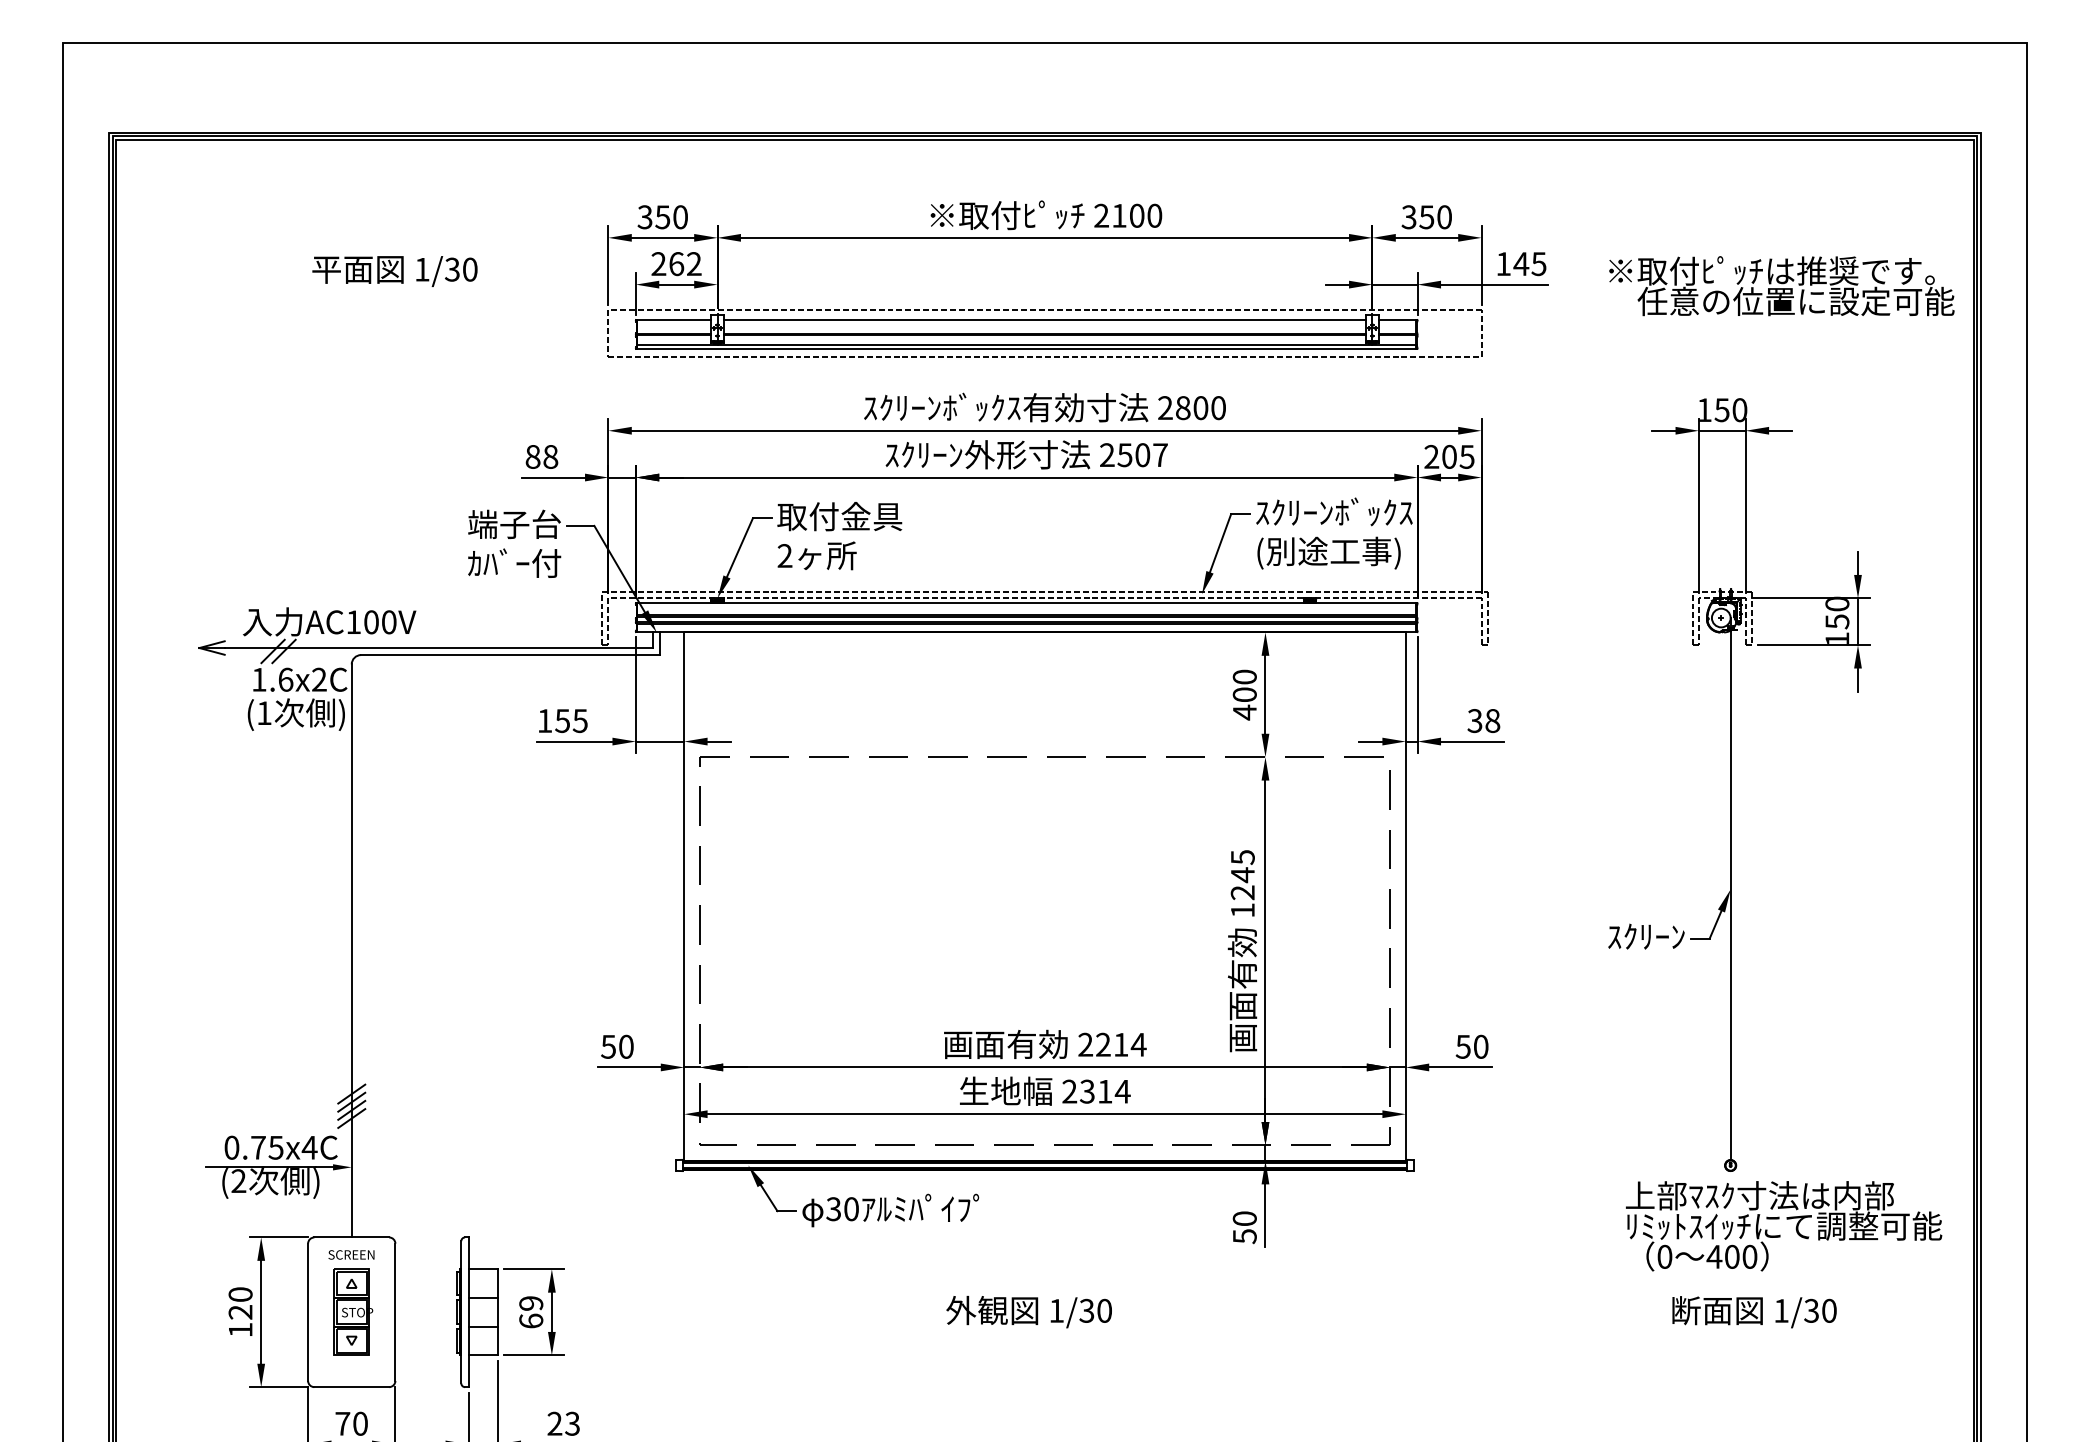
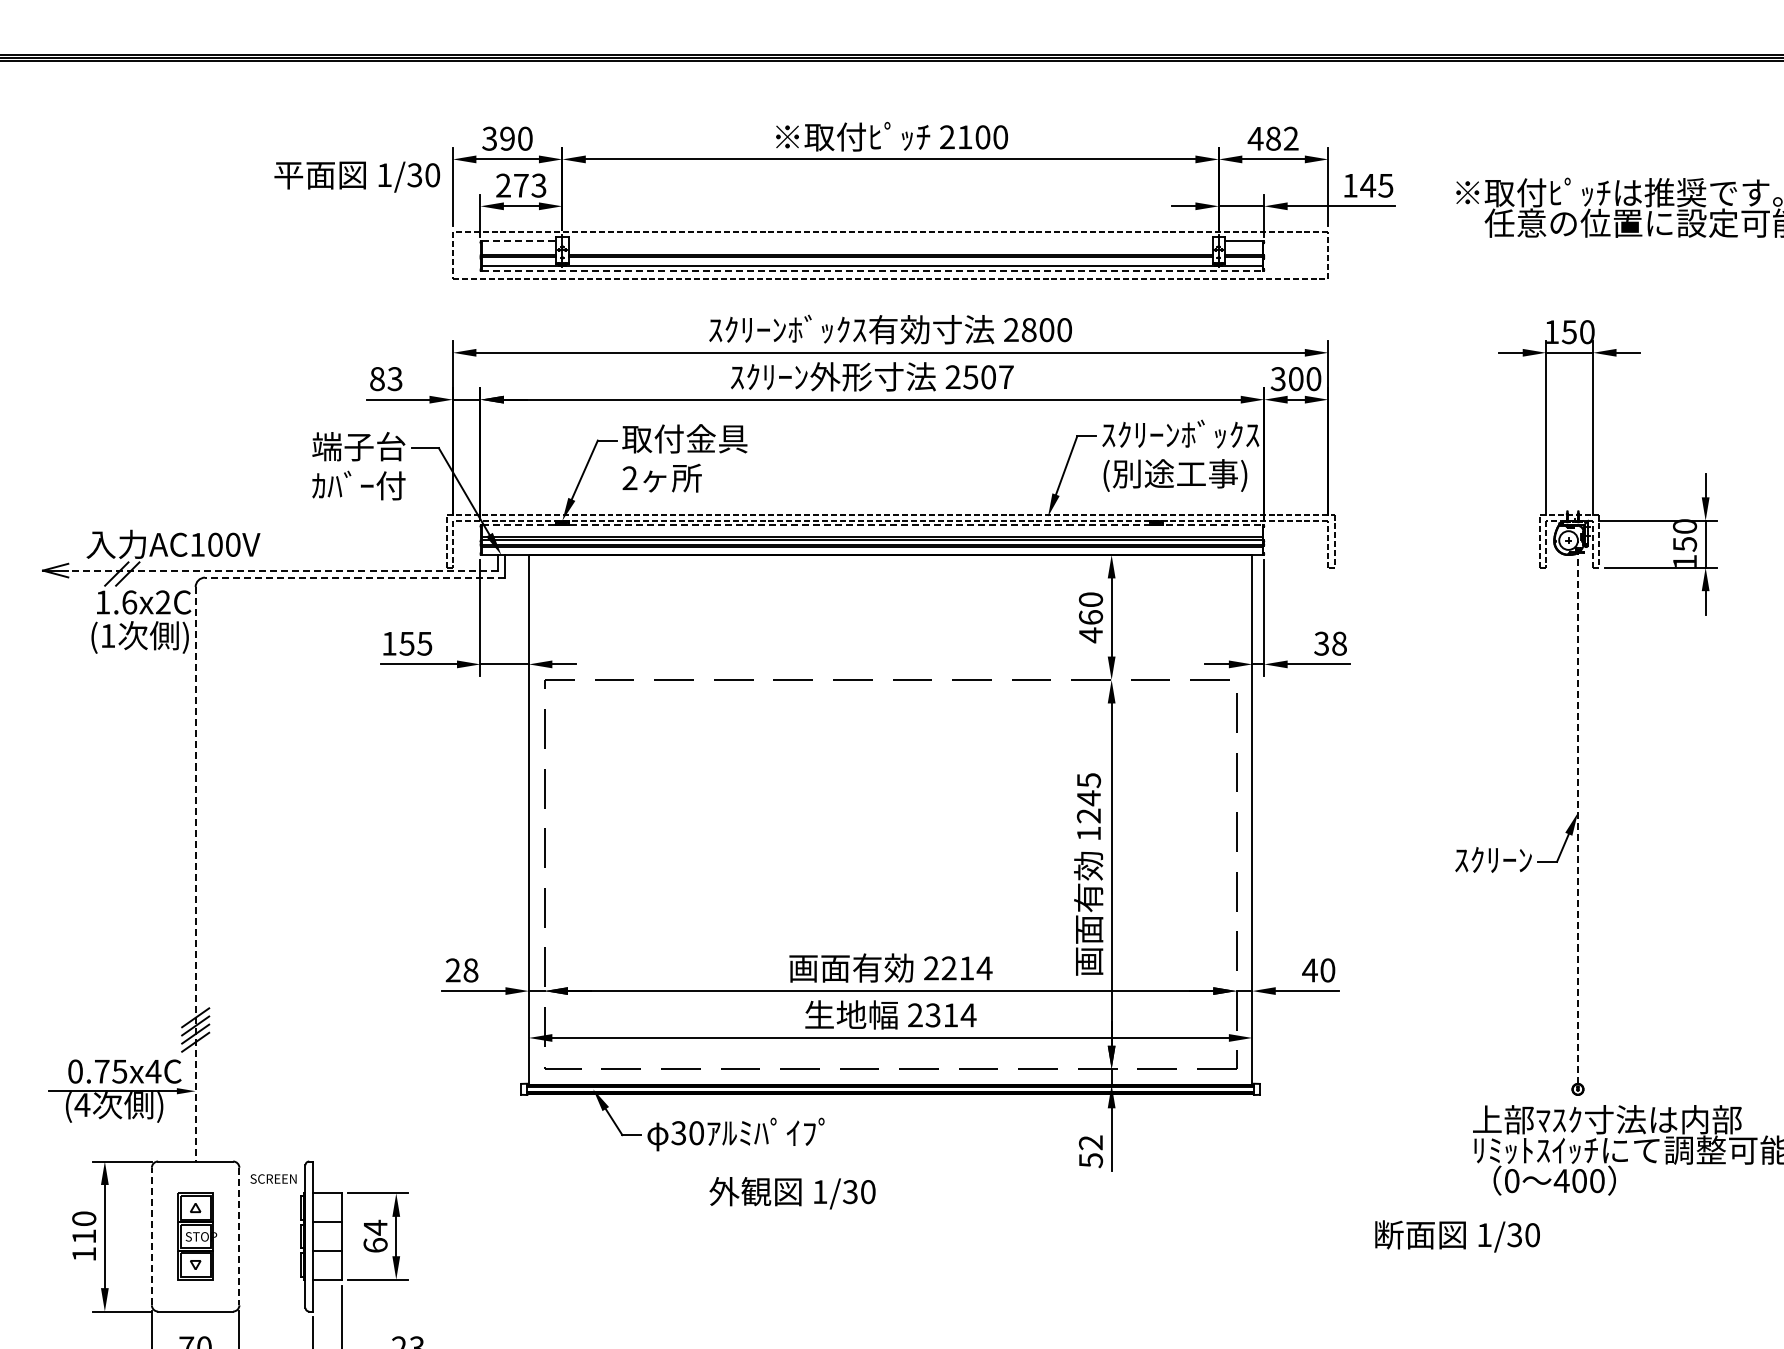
text: (662, 217) -> (507, 139), 350 -> 390
text: (1426, 217) -> (1273, 139), 350 -> 482
text: (685, 264) -> (530, 186), 262 -> 273
text: (394, 271) -> (356, 177), moved
line: (674, 319) -> (519, 241), solid -> dashed
line: (1044, 319) -> (890, 241), removed
line: (1027, 349) -> (873, 271), solid -> dashed
text: (550, 456) -> (394, 378), 88 -> 83
text: (1449, 456) -> (1296, 378), 205 -> 300
line: (1027, 602) -> (873, 524), solid -> dashed
line: (438, 648) -> (282, 571), solid -> dashed
line: (510, 655) -> (354, 578), solid -> dashed
text: (1244, 694) -> (1090, 617), 400 -> 460
line: (1730, 888) -> (1577, 811), solid -> dashed
line: (351, 950) -> (195, 873), solid -> dashed
text: (617, 1046) -> (462, 970), 50 -> 28
text: (1463, 1046) -> (1310, 970), 50 -> 40
text: (238, 1180) -> (82, 1104), (2 -> (4
text: (1244, 1218) -> (1090, 1142), 50 -> 52
text: (351, 1254) -> (273, 1178), moved
text: (531, 1303) -> (375, 1227), 69 -> 64
text: (240, 1312) -> (84, 1236), 120 -> 110
line: (308, 1312) -> (152, 1236), solid -> dashed
line: (395, 1312) -> (239, 1236), solid -> dashed
text: (1028, 1312) -> (791, 1193), moved
text: (1754, 1312) -> (1457, 1236), moved

